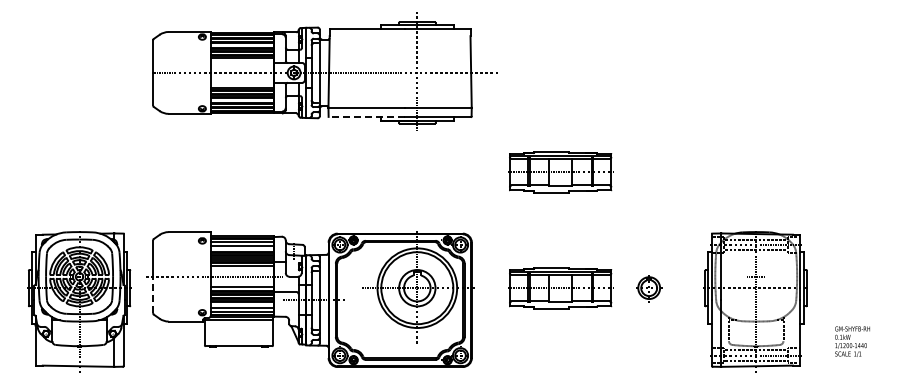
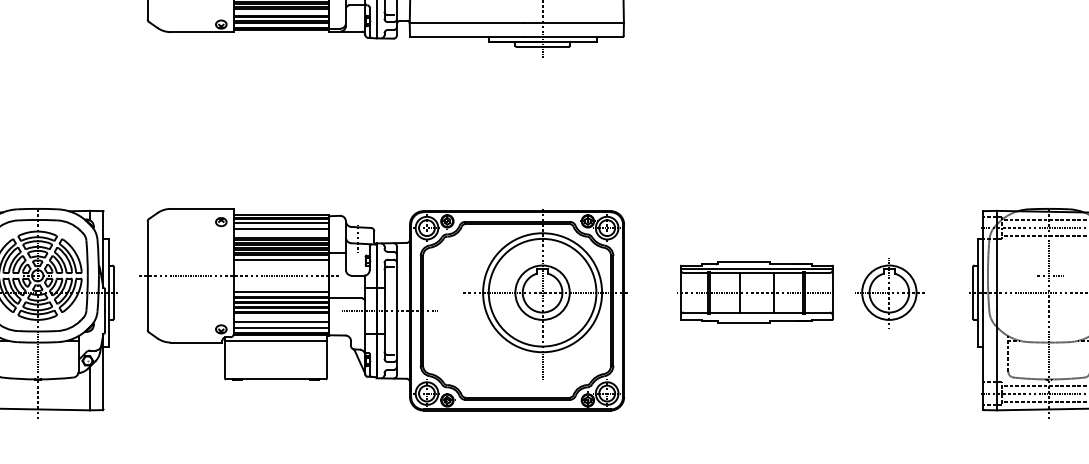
line: (366, 116) -> (466, 36), dashed -> solid
part: (560, 172) -> (756, 119), removed
part: (648, 287) -> (888, 291), size x1.67
line: (153, 294) -> (148, 302), dashed -> solid

